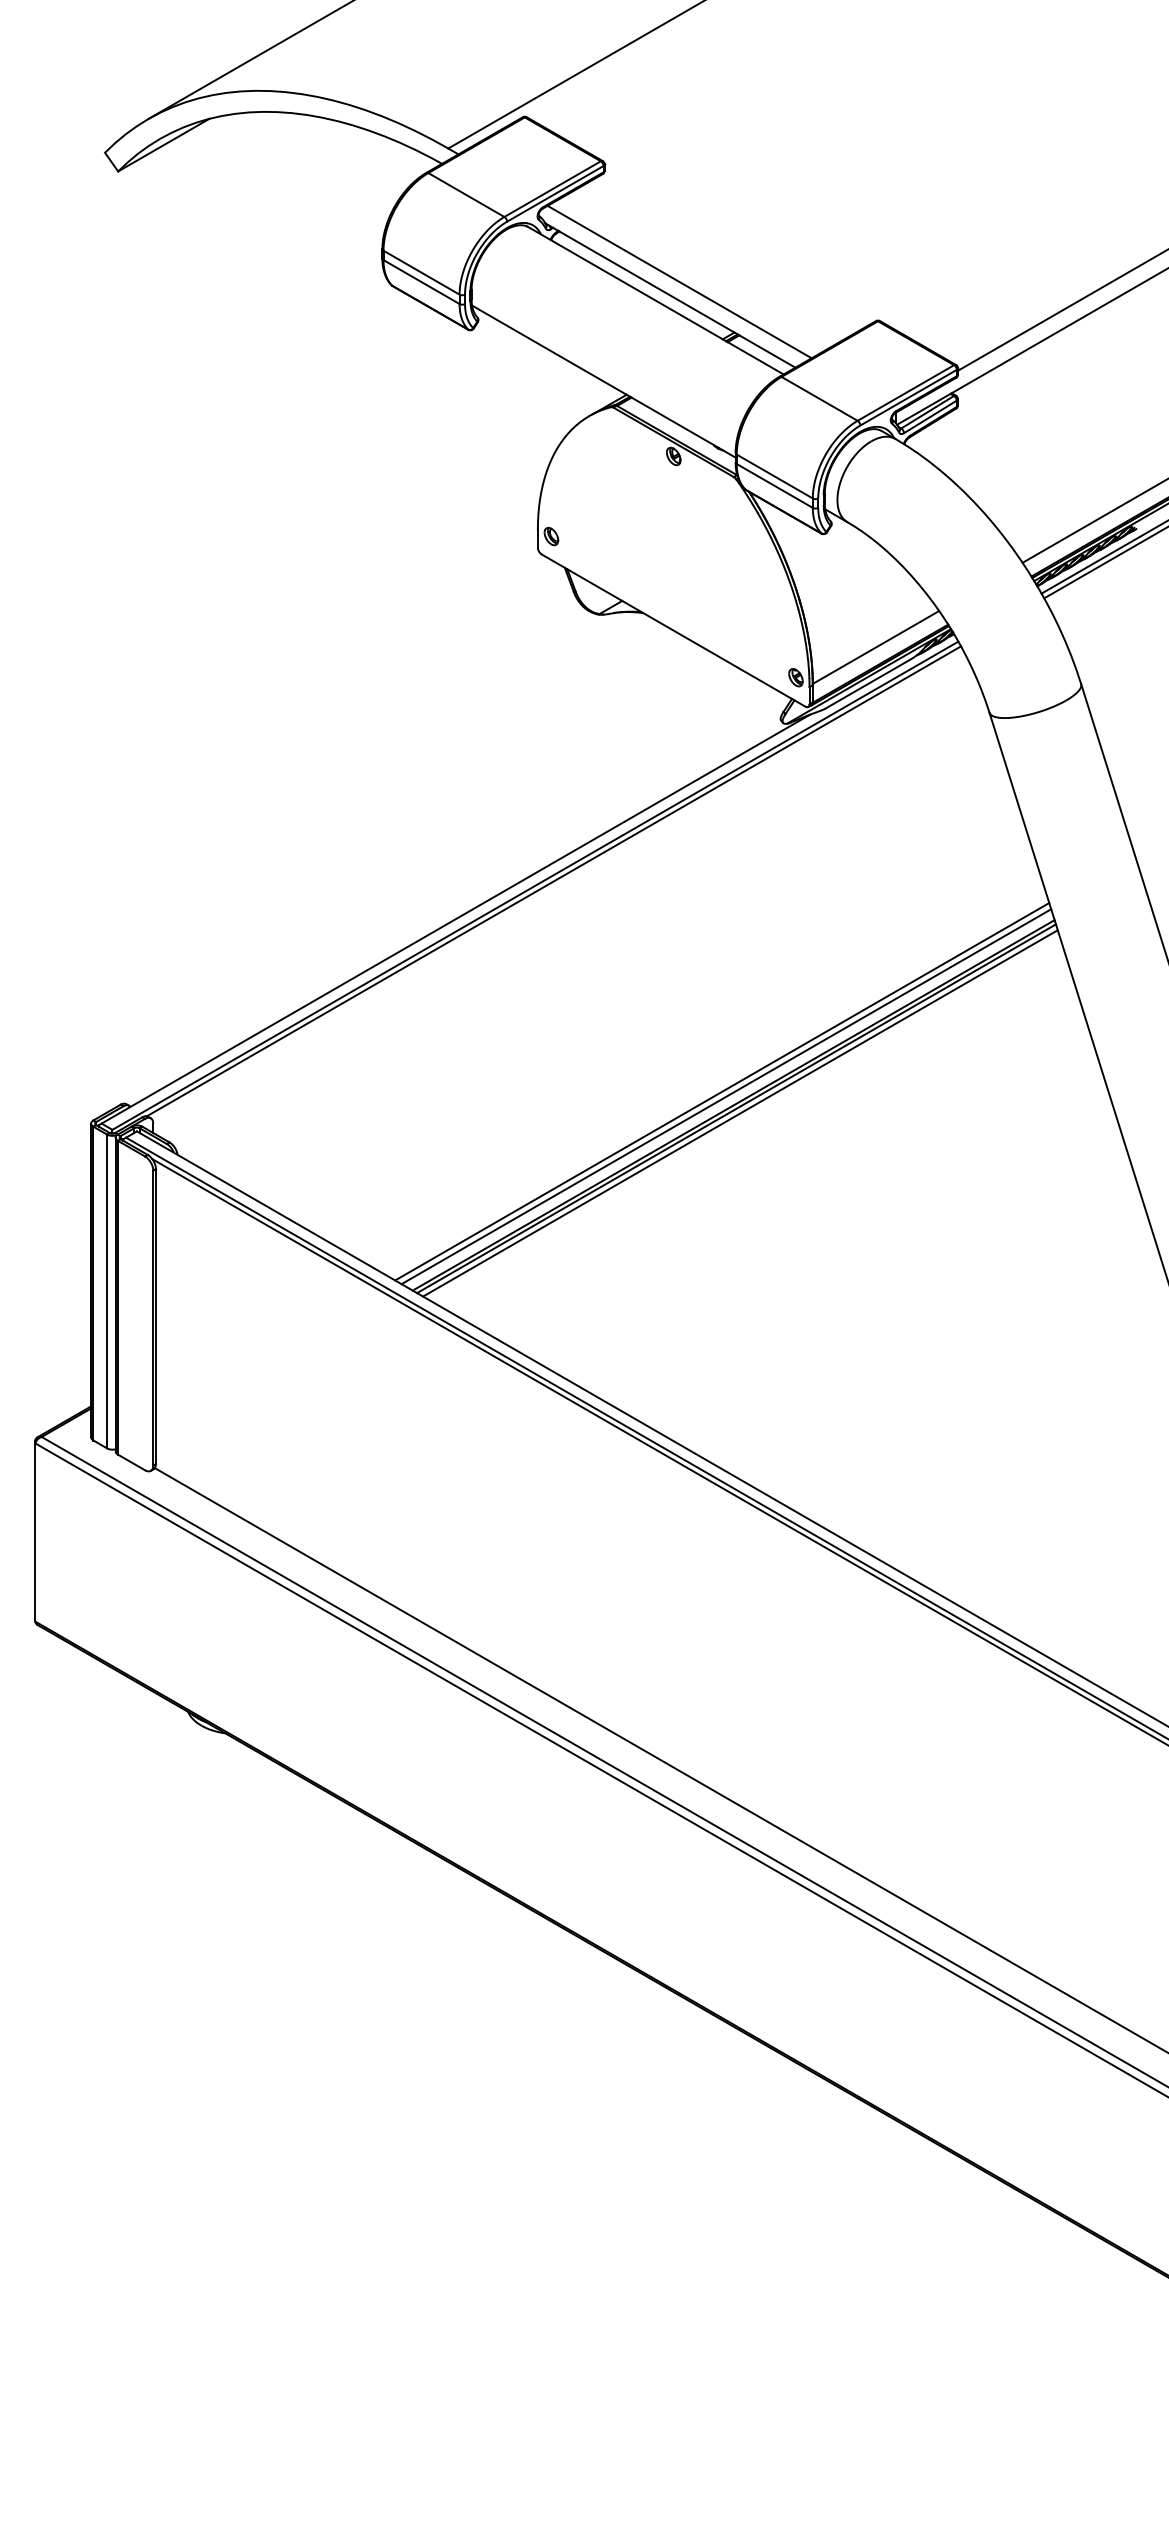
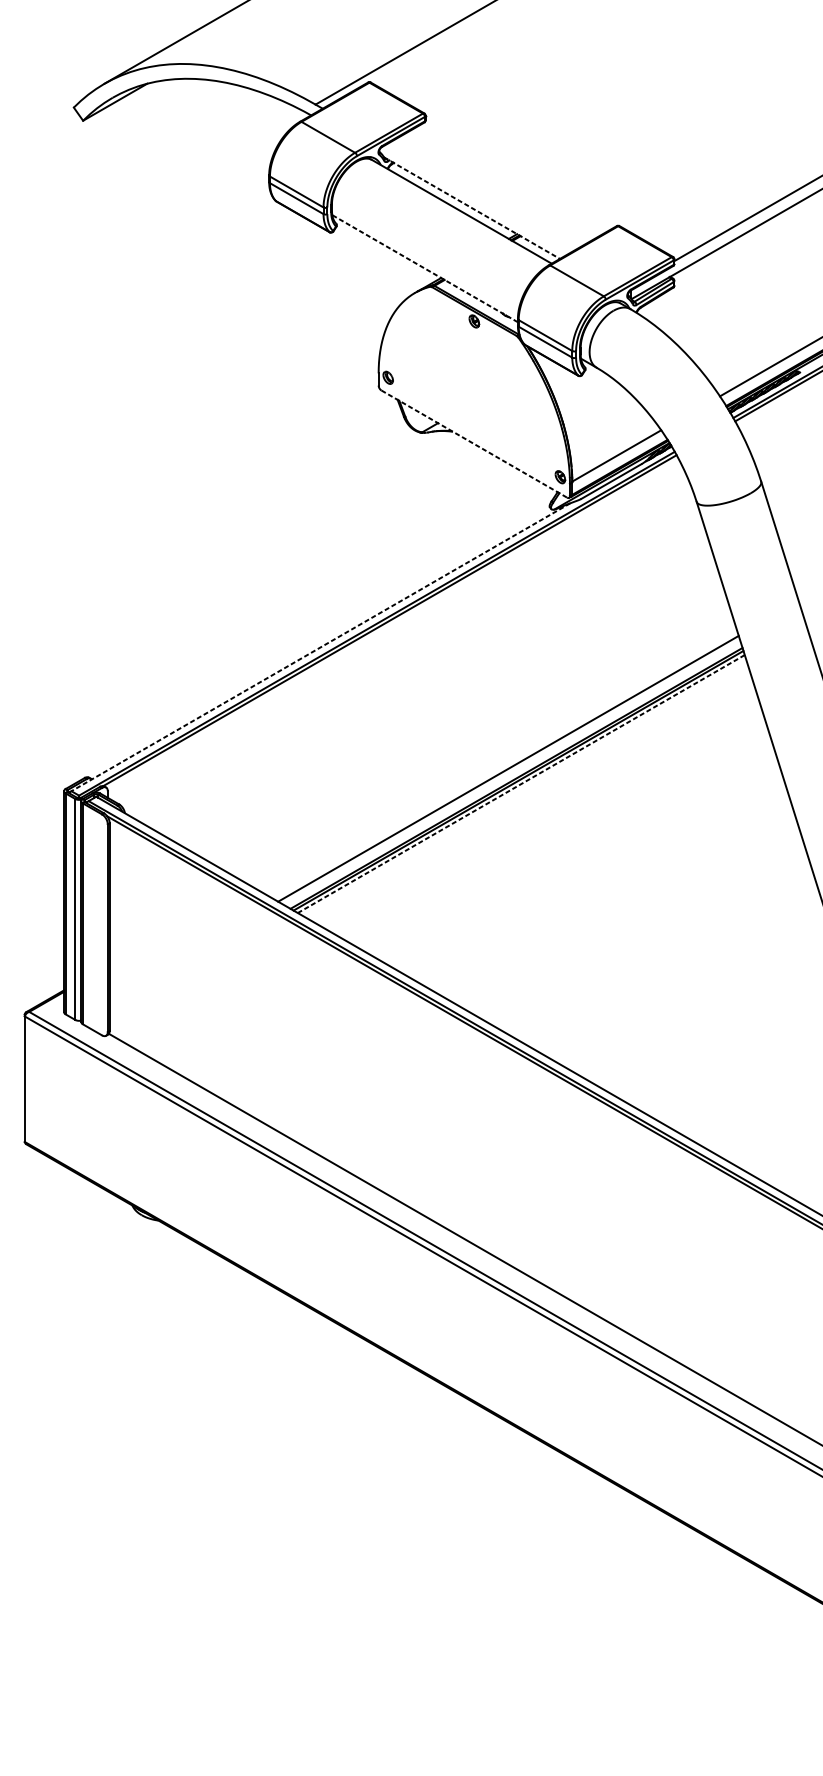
line: (679, 281) -> (478, 198), removed
line: (670, 295) -> (472, 208), solid -> dashed
line: (603, 381) -> (424, 268), solid -> dashed
line: (674, 630) -> (474, 444), solid -> dashed
line: (454, 919) -> (319, 647), solid -> dashed
line: (726, 1096) -> (511, 772), removed
line: (740, 1113) -> (521, 784), solid -> dashed

